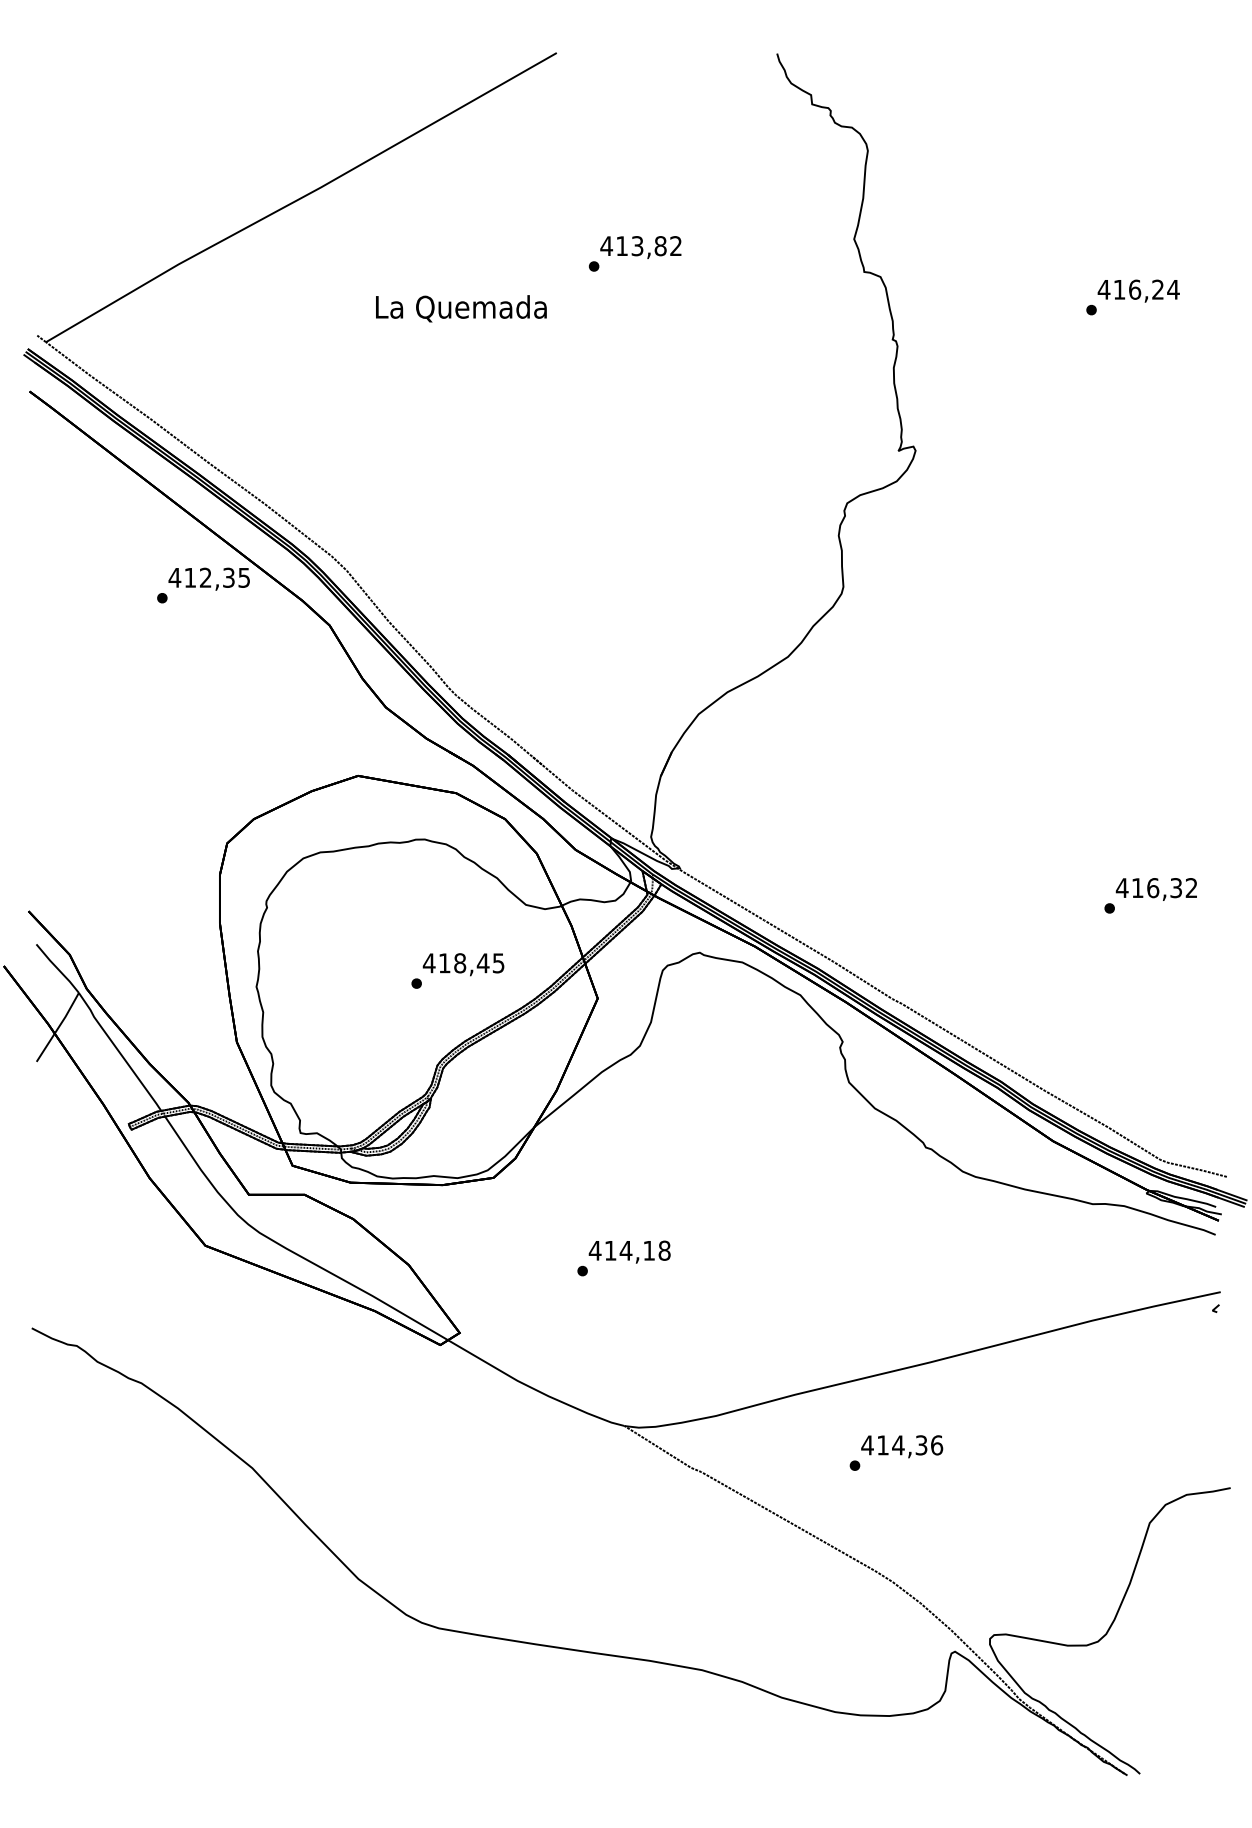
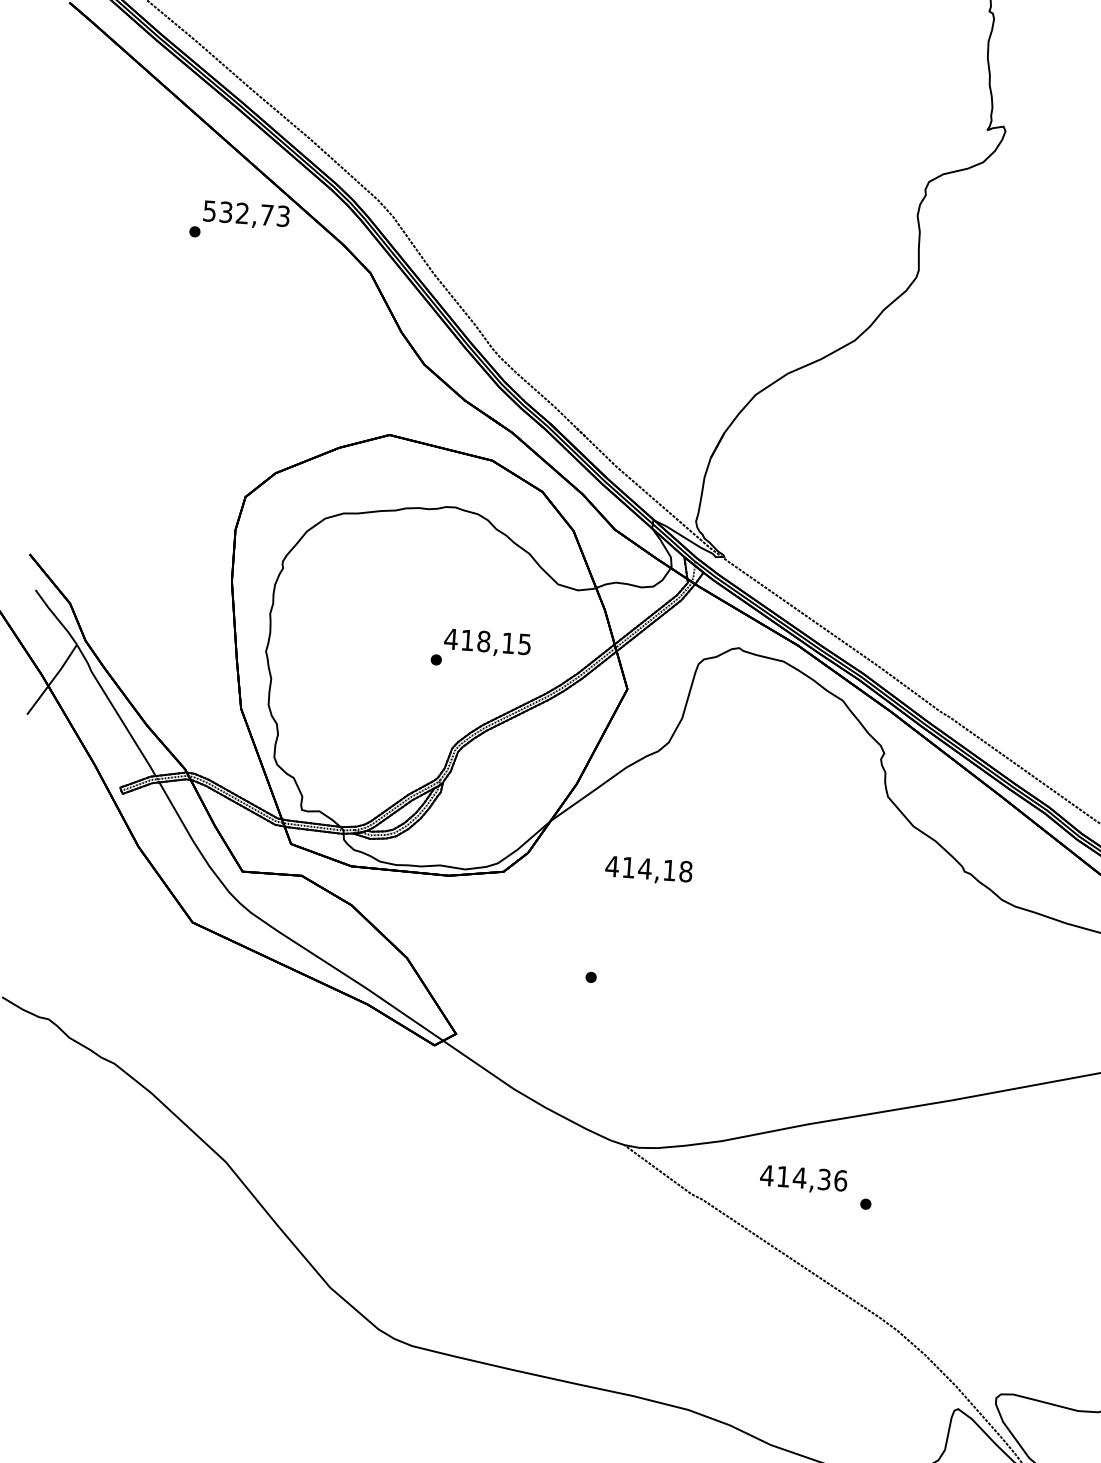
text: (209, 577) -> (246, 213), 412,35 -> 532,73
text: (482, 963) -> (507, 643), 418,45 -> 418,15
text: (629, 1251) -> (648, 869), moved
text: (902, 1446) -> (804, 1179), moved

